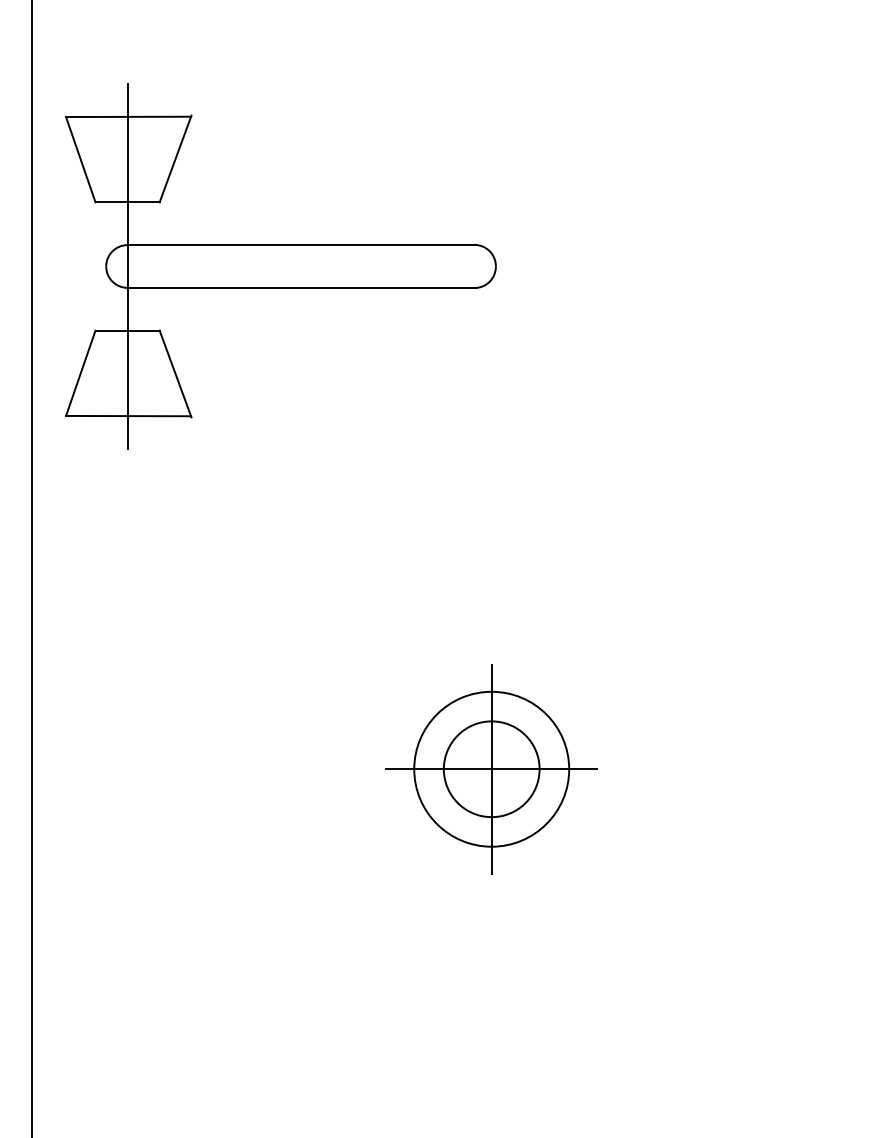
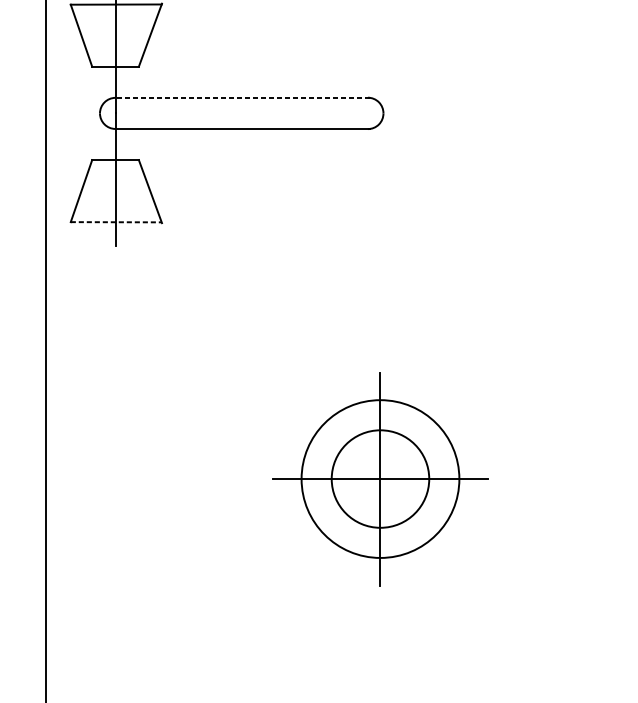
line: (302, 245) -> (242, 98), solid -> dashed
line: (128, 416) -> (116, 222), solid -> dashed
part: (491, 769) -> (380, 479), size x1.4

